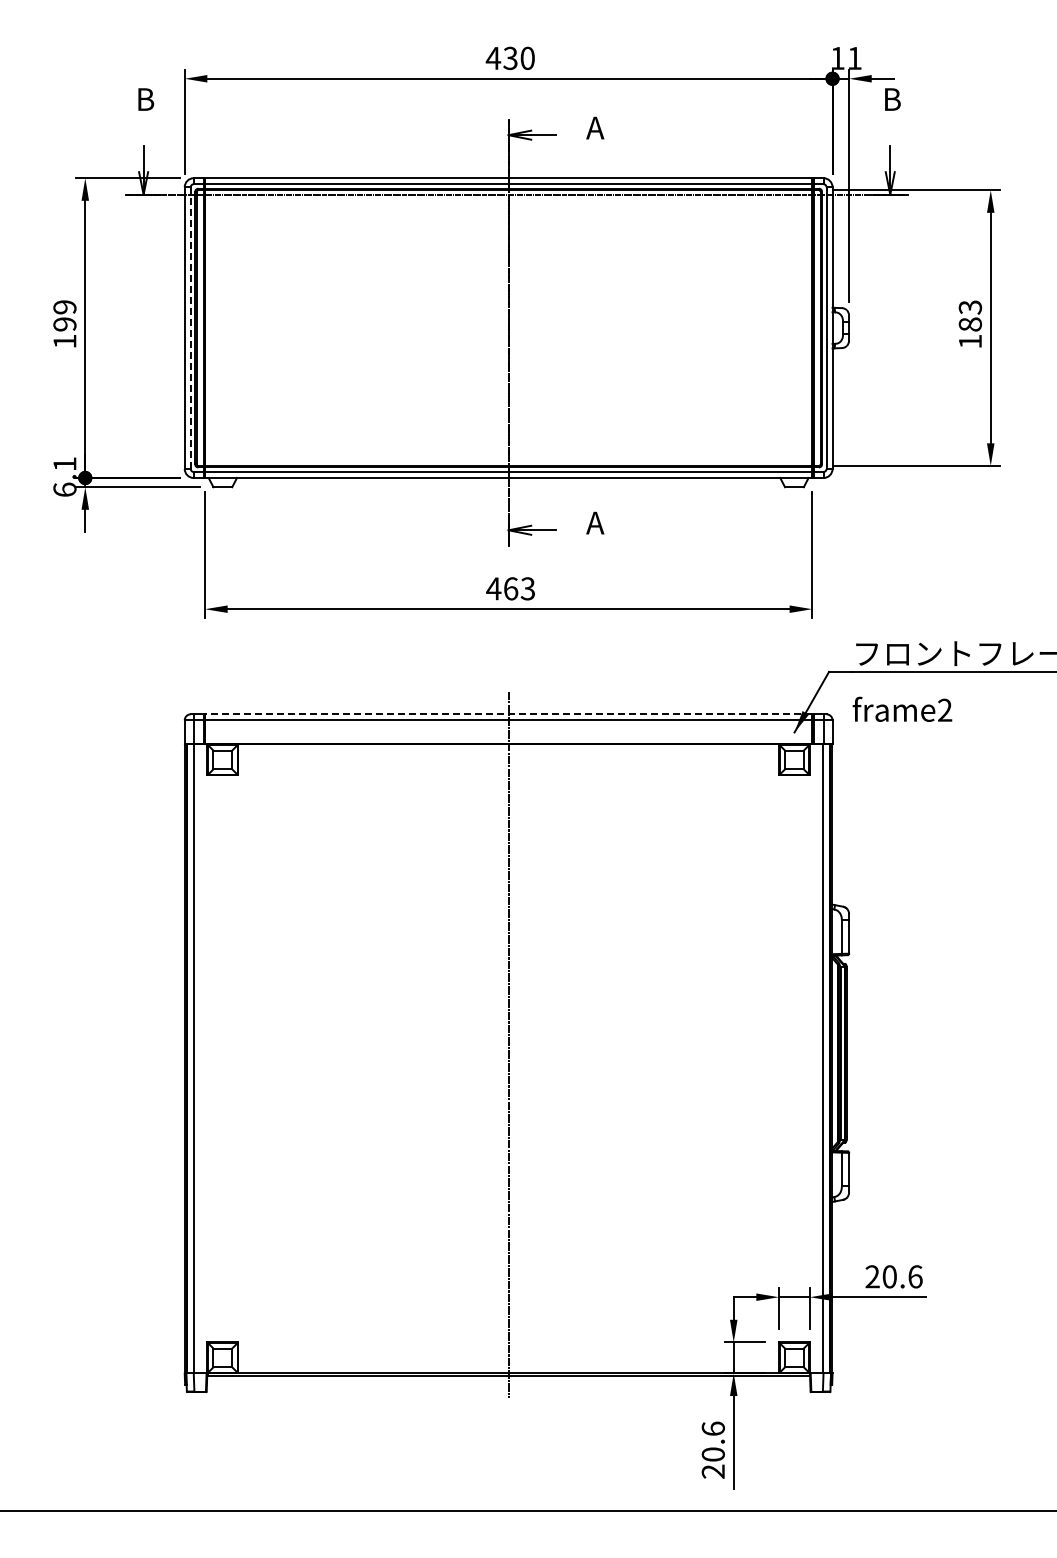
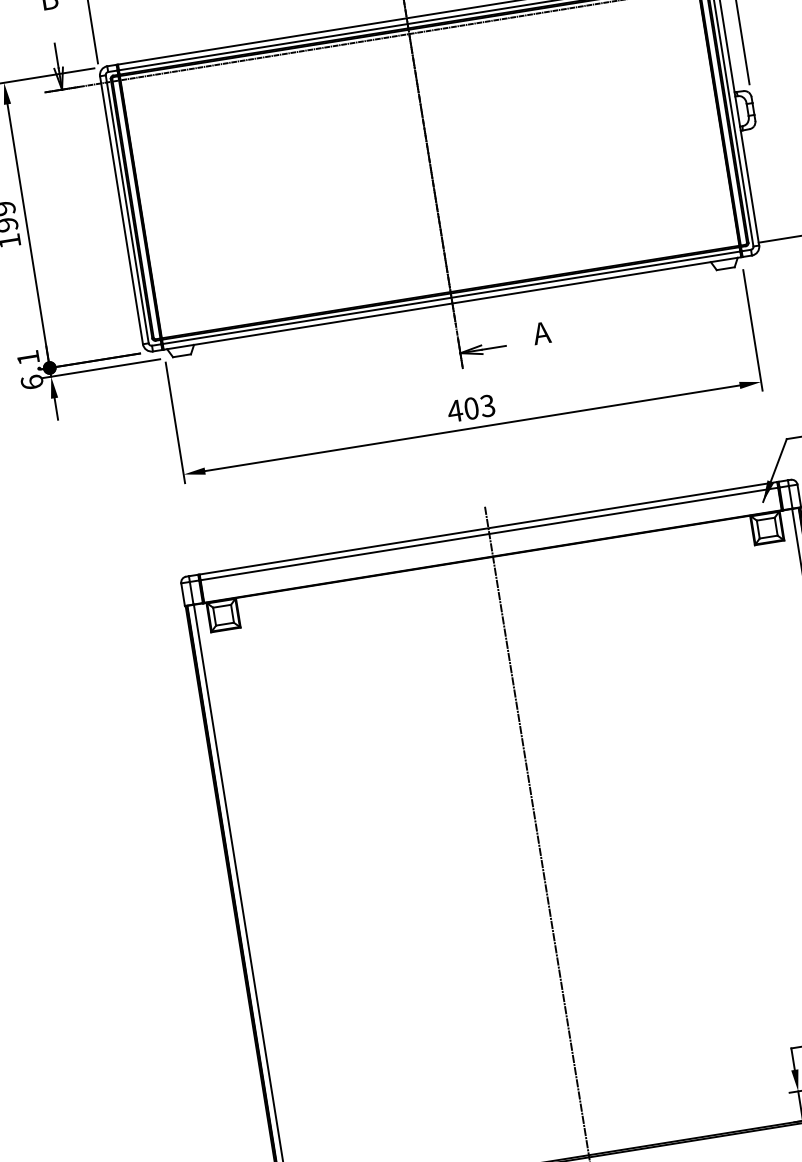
line: (190, 328) -> (127, 209), dashed -> solid
text: (511, 588) -> (472, 408), 463 -> 403
line: (508, 714) -> (488, 528), dashed -> solid

